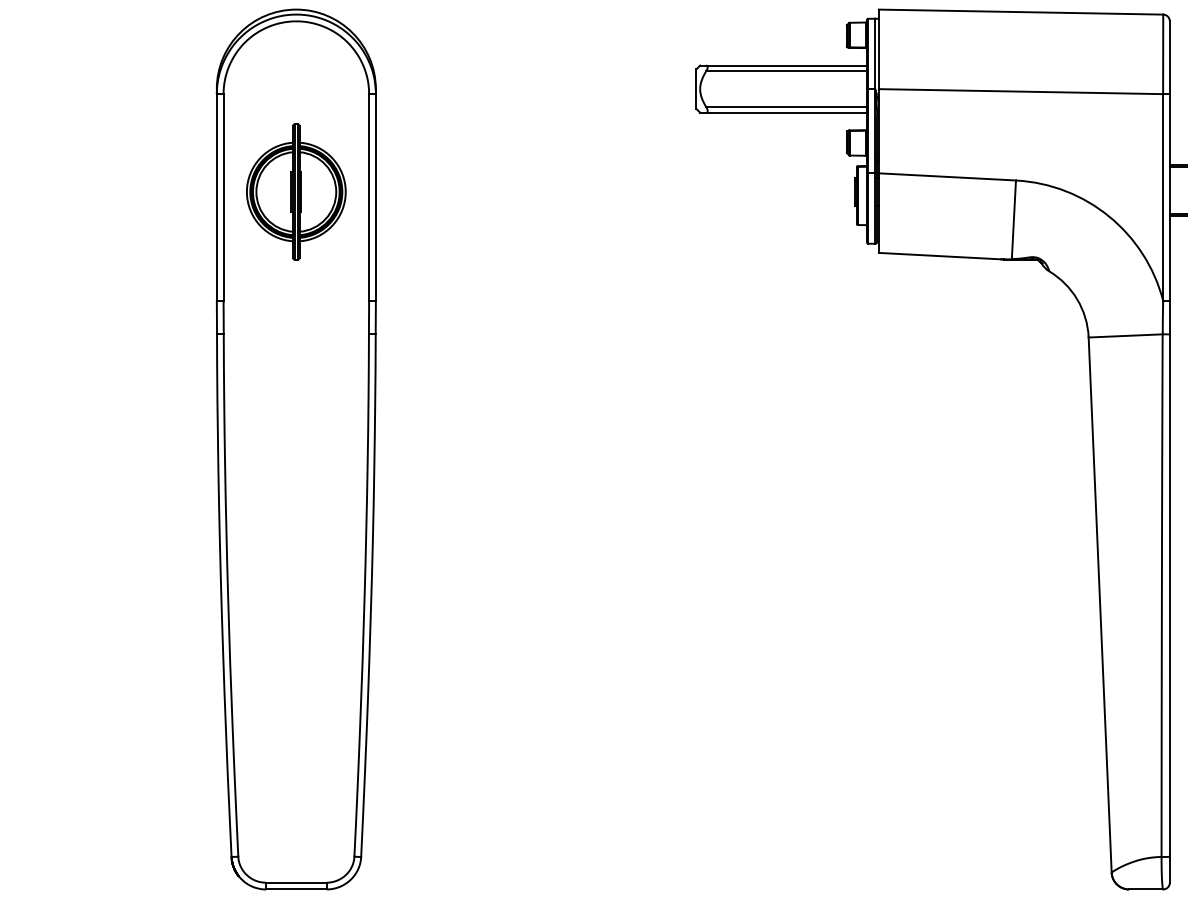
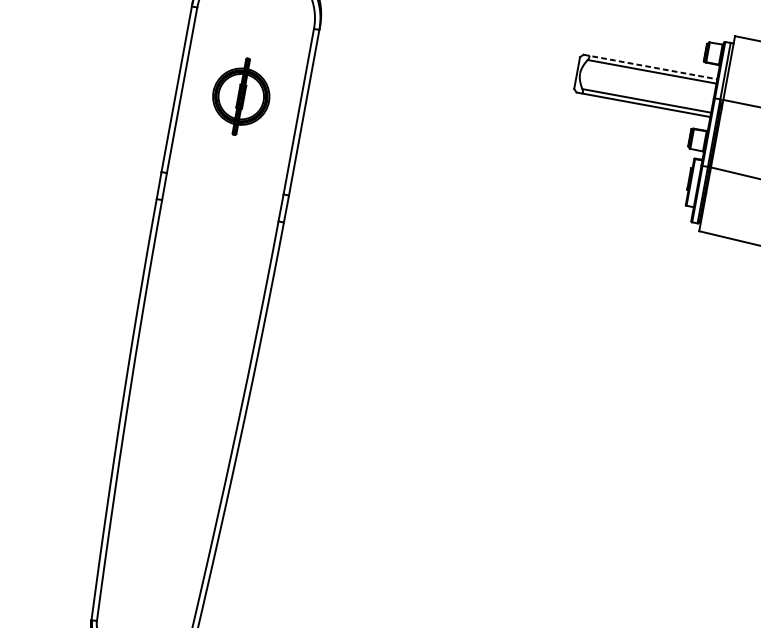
line: (784, 65) -> (651, 67), solid -> dashed
part: (296, 191) -> (241, 96), size x0.7

